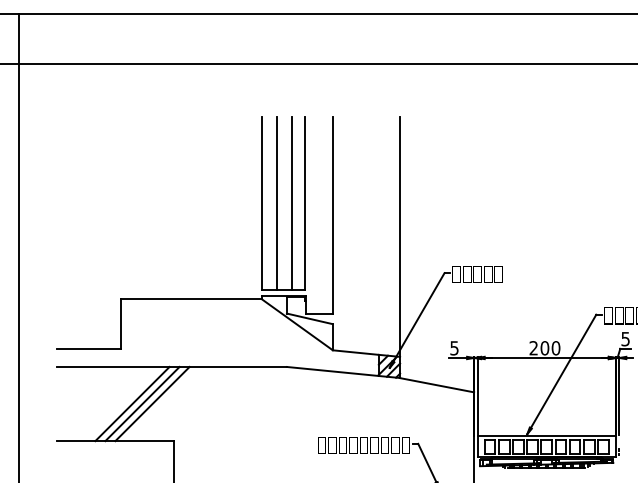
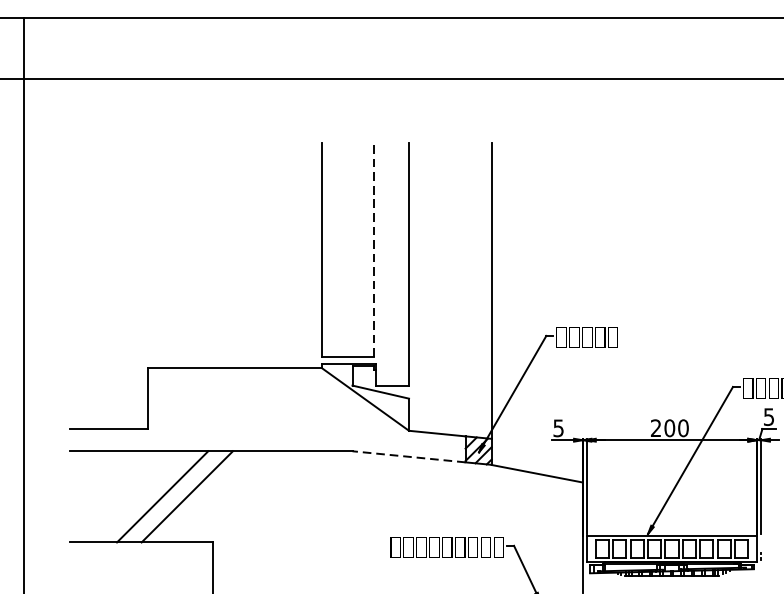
line: (276, 203) -> (339, 250), removed
line: (291, 203) -> (358, 250), removed
line: (304, 203) -> (374, 250), solid -> dashed
line: (332, 371) -> (408, 456), solid -> dashed
line: (142, 403) -> (174, 496), removed

